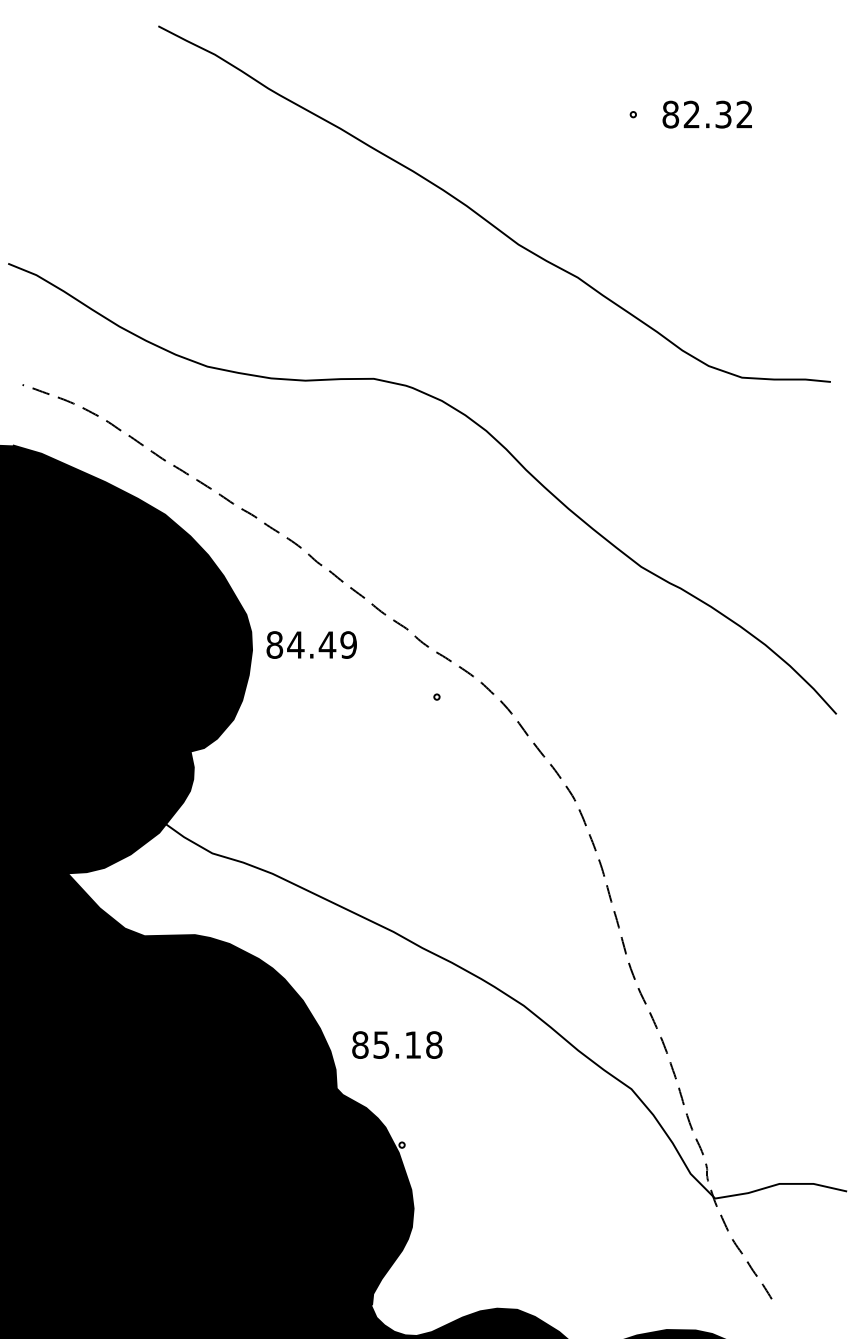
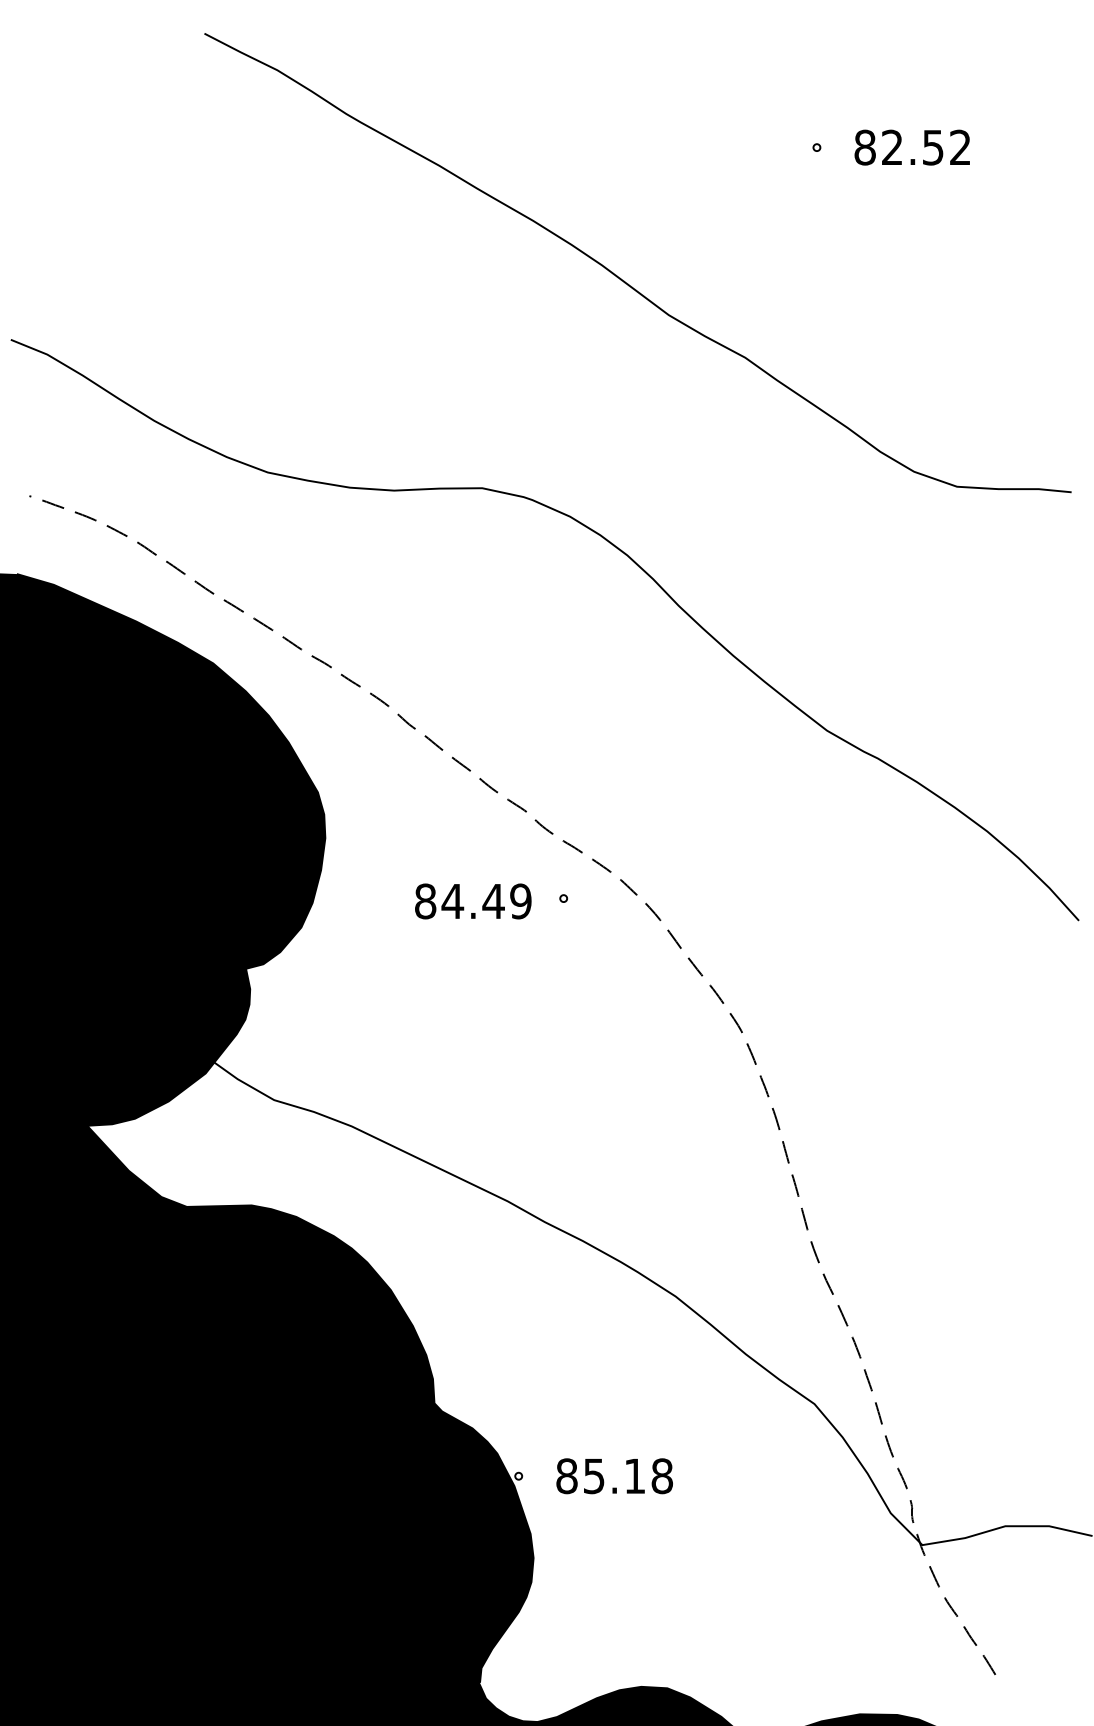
text: (723, 113) -> (933, 146), 82.32 -> 82.52
text: (311, 645) -> (473, 901), moved
text: (397, 1045) -> (614, 1476), moved

